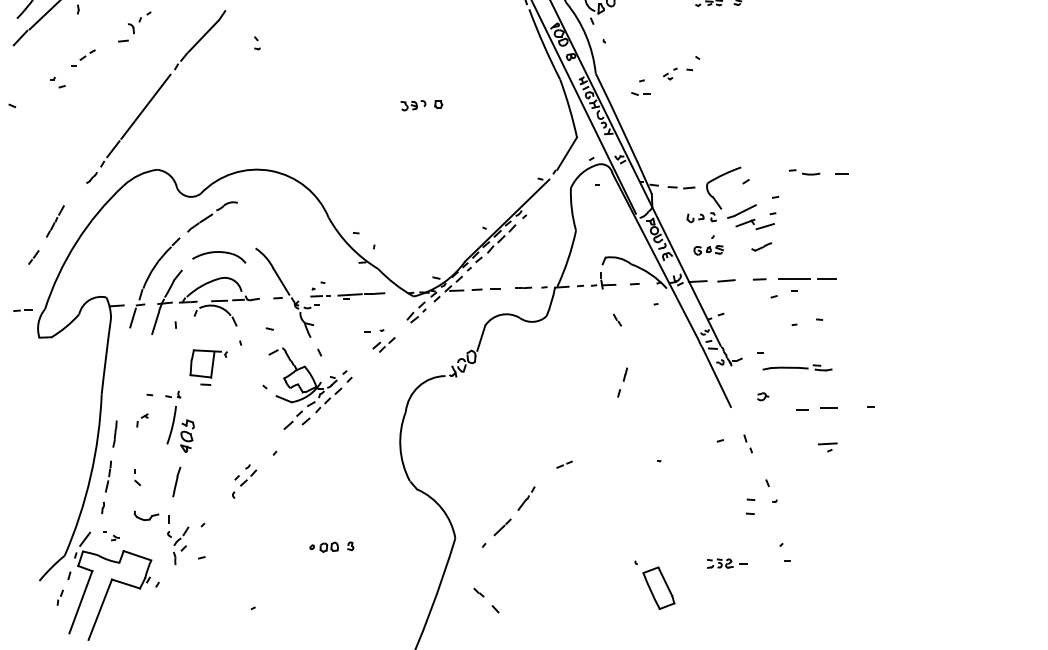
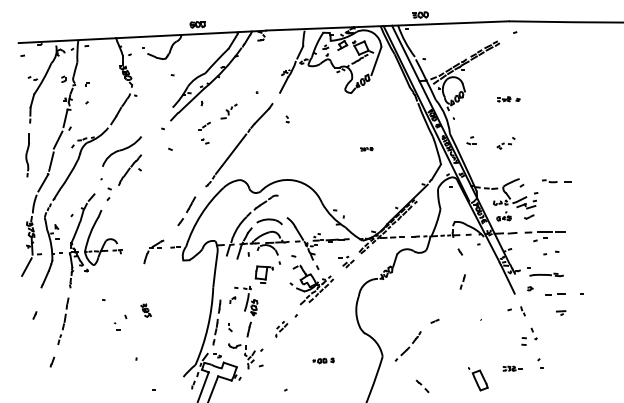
part: (680, 68) -> (505, 143), moved
part: (58, 83) -> (205, 141), moved
part: (421, 106) -> (366, 149), size x0.6
line: (484, 598) -> (421, 385), moved

